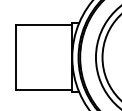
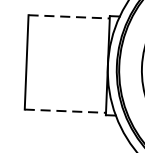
line: (44, 24) -> (69, 16), solid -> dashed
line: (44, 90) -> (66, 111), solid -> dashed

